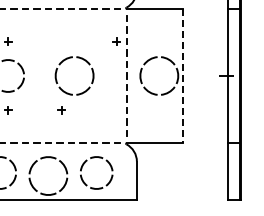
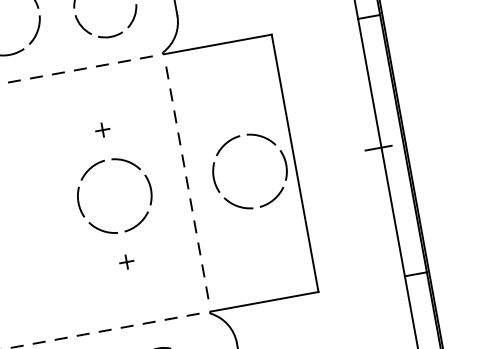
part: (116, 41) -> (102, 130), moved
part: (68, 59) -> (97, 166), moved
line: (182, 76) -> (294, 164), dashed -> solid
part: (61, 110) -> (126, 262), moved

